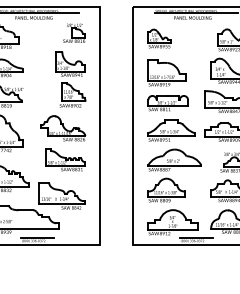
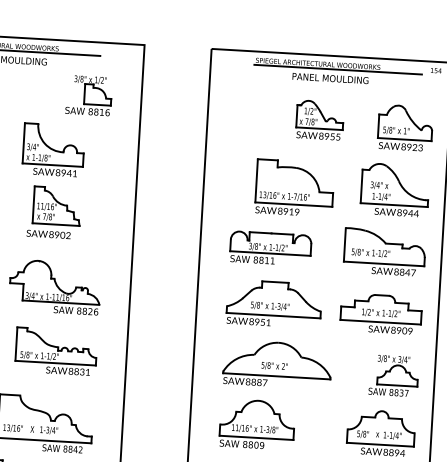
part: (159, 38) -> (319, 119), moved
part: (166, 72) -> (293, 187), moved
part: (70, 79) -> (51, 181), moved

